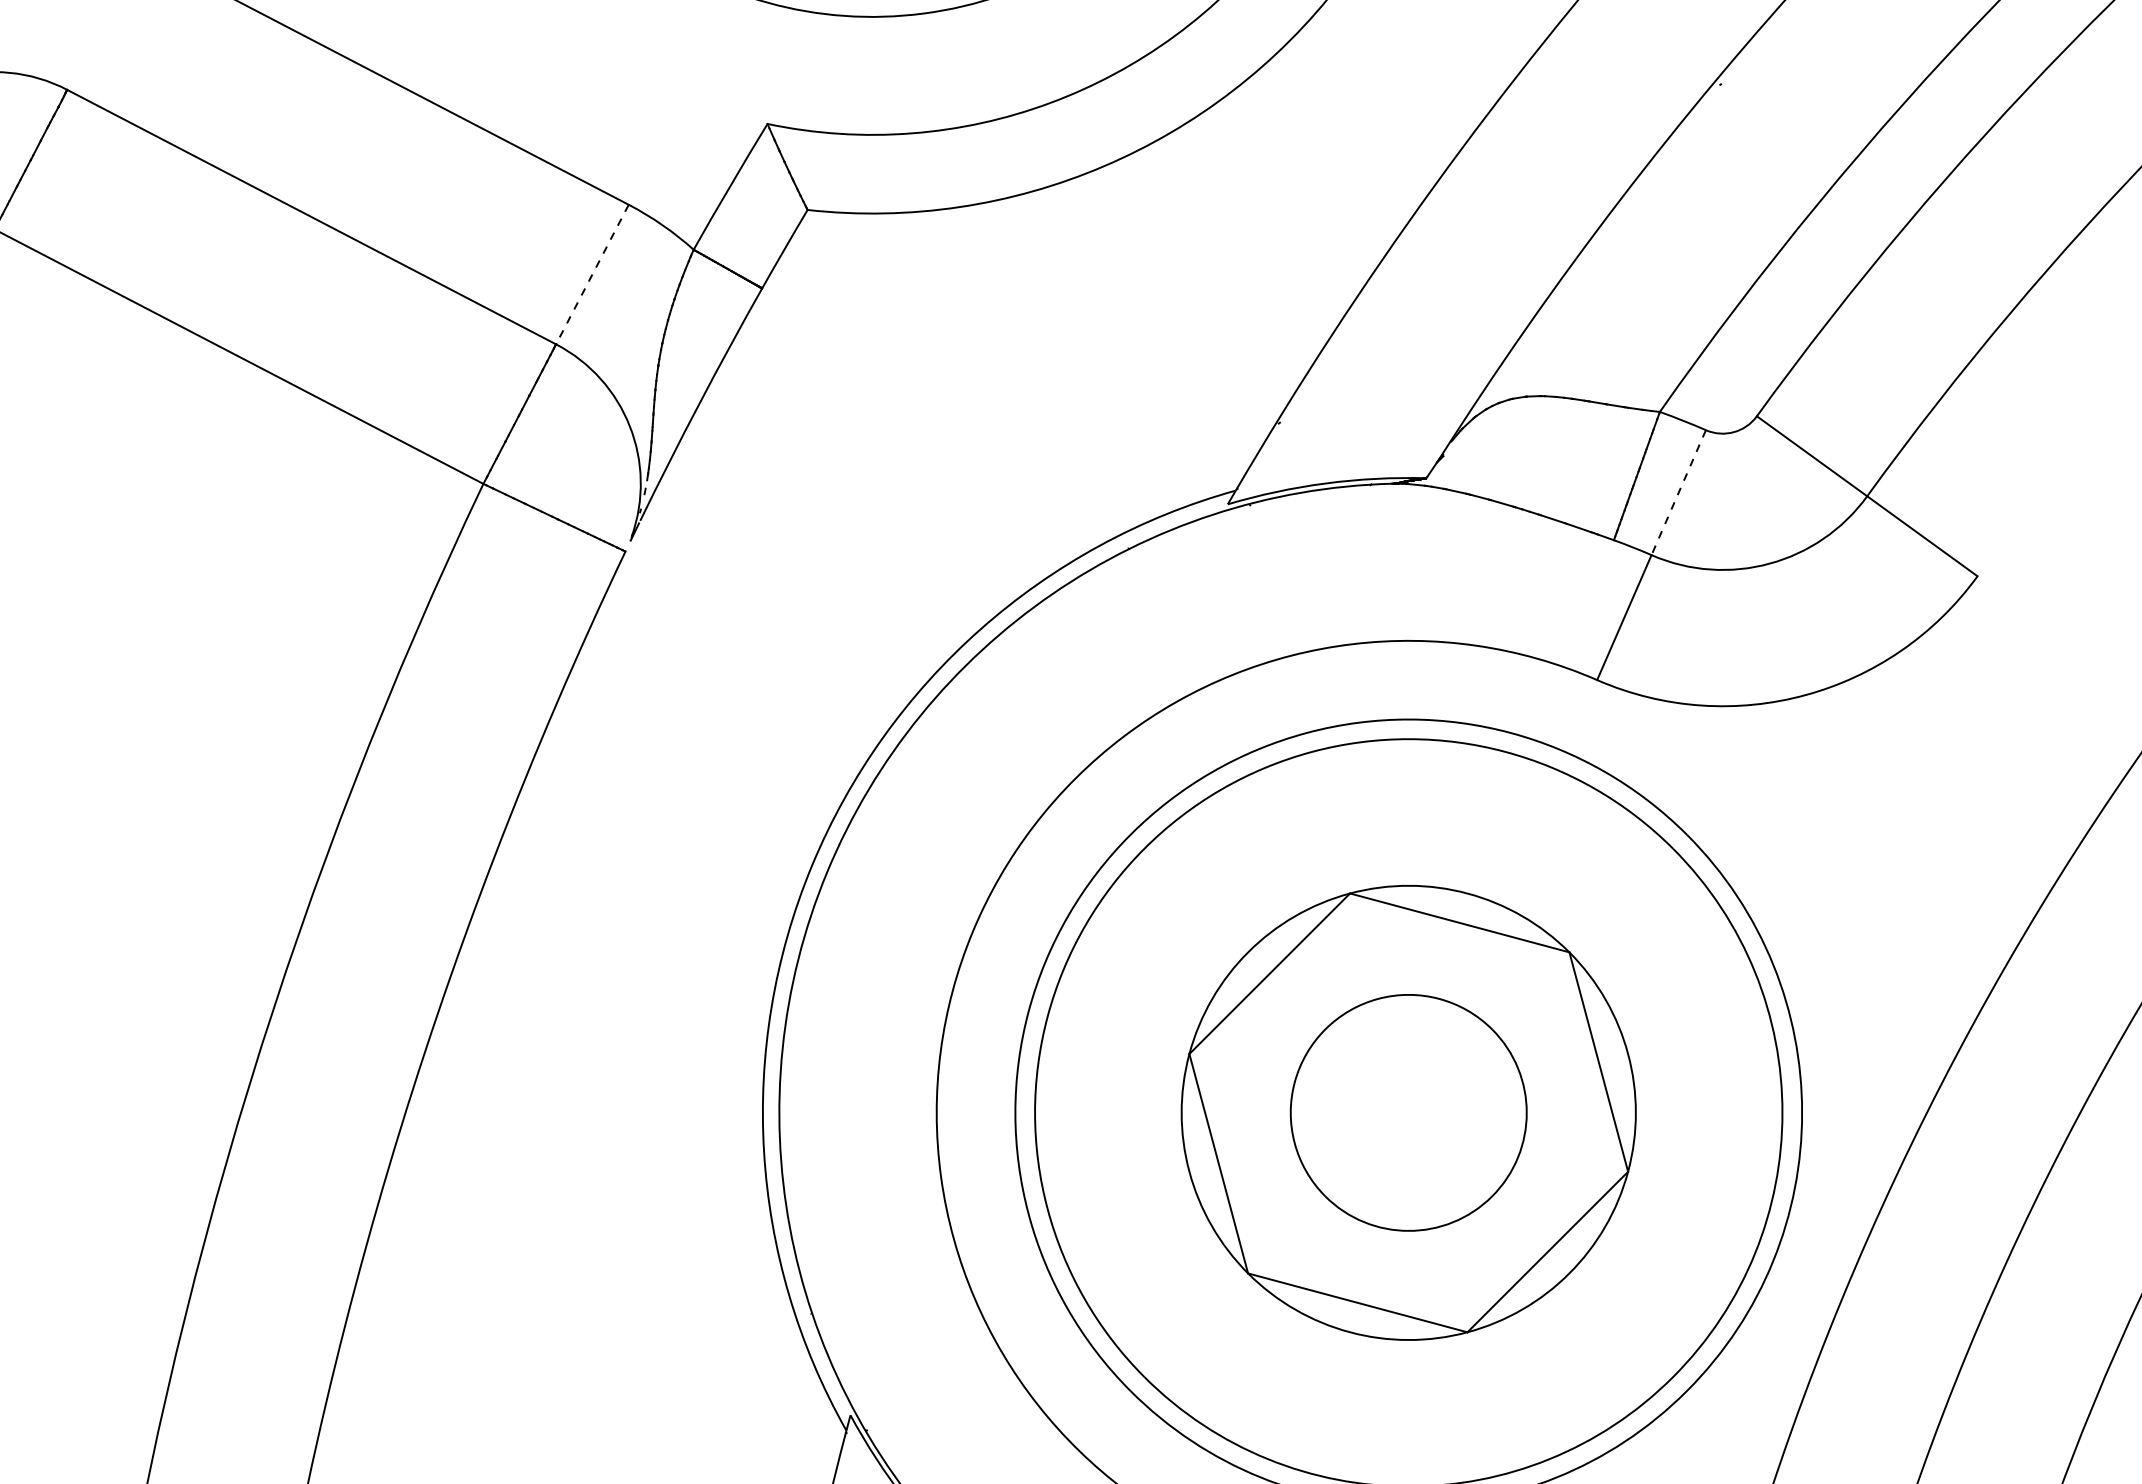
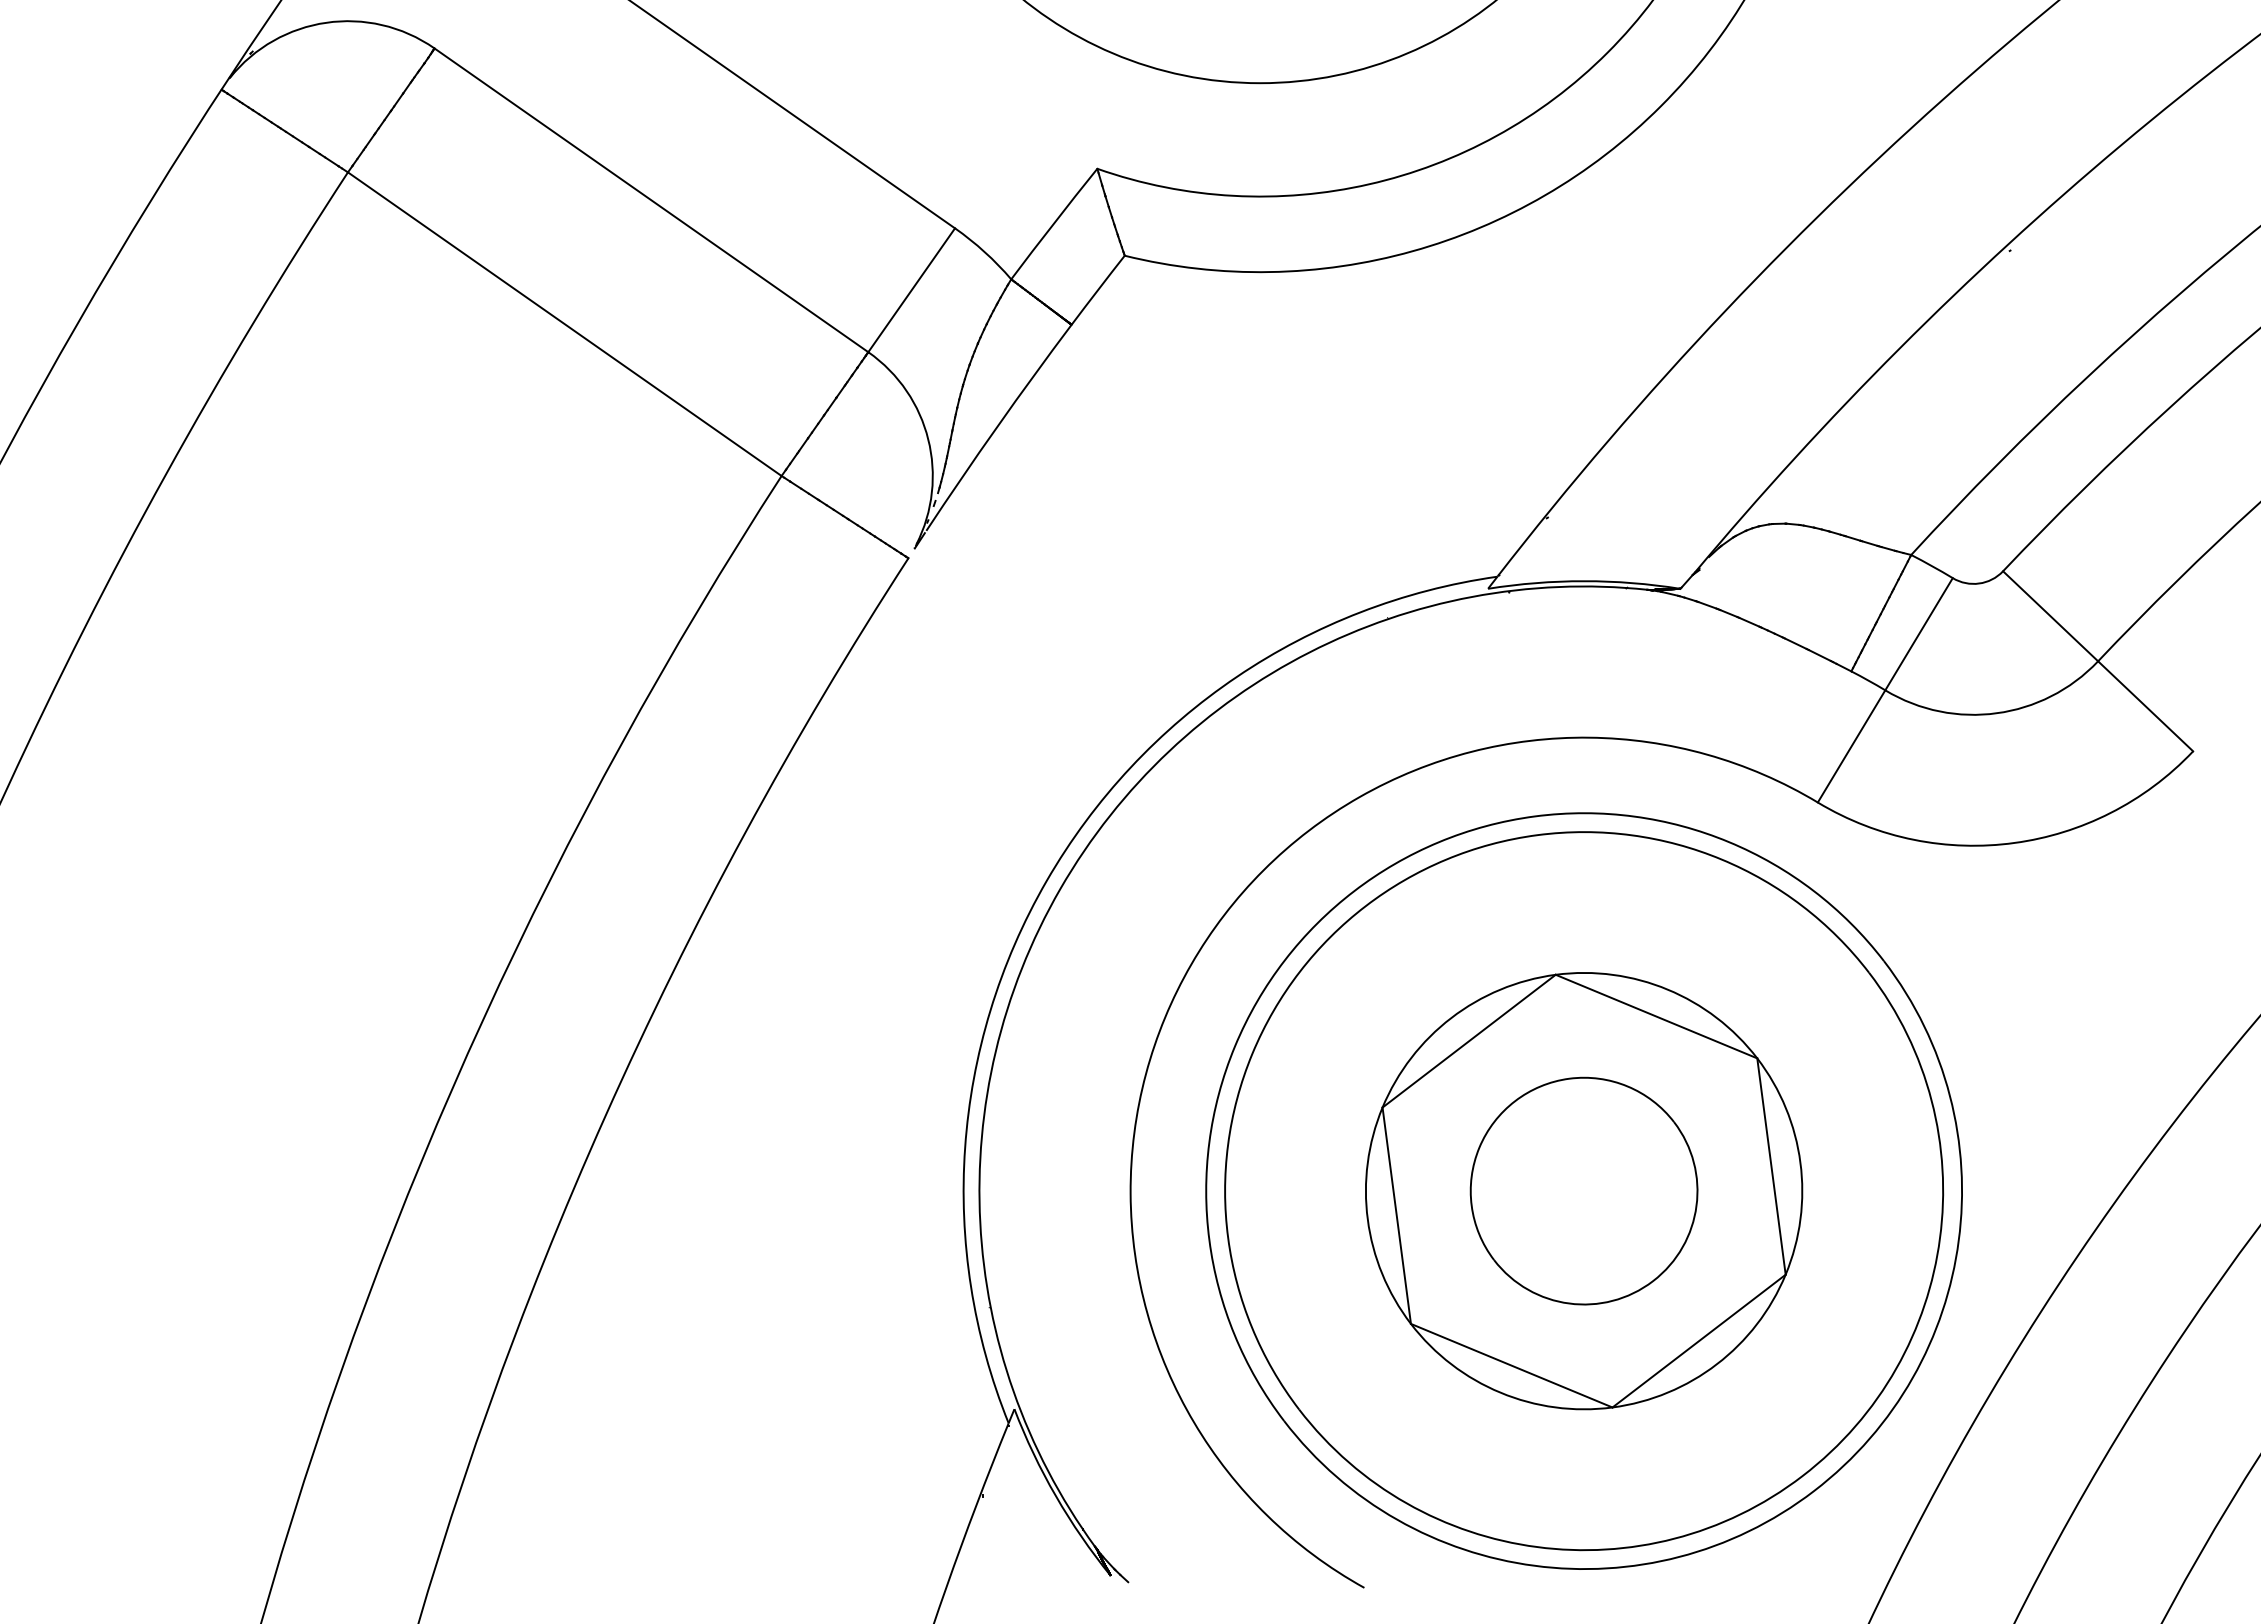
line: (592, 274) -> (911, 290), dashed -> solid
line: (1678, 493) -> (1918, 634), dashed -> solid

